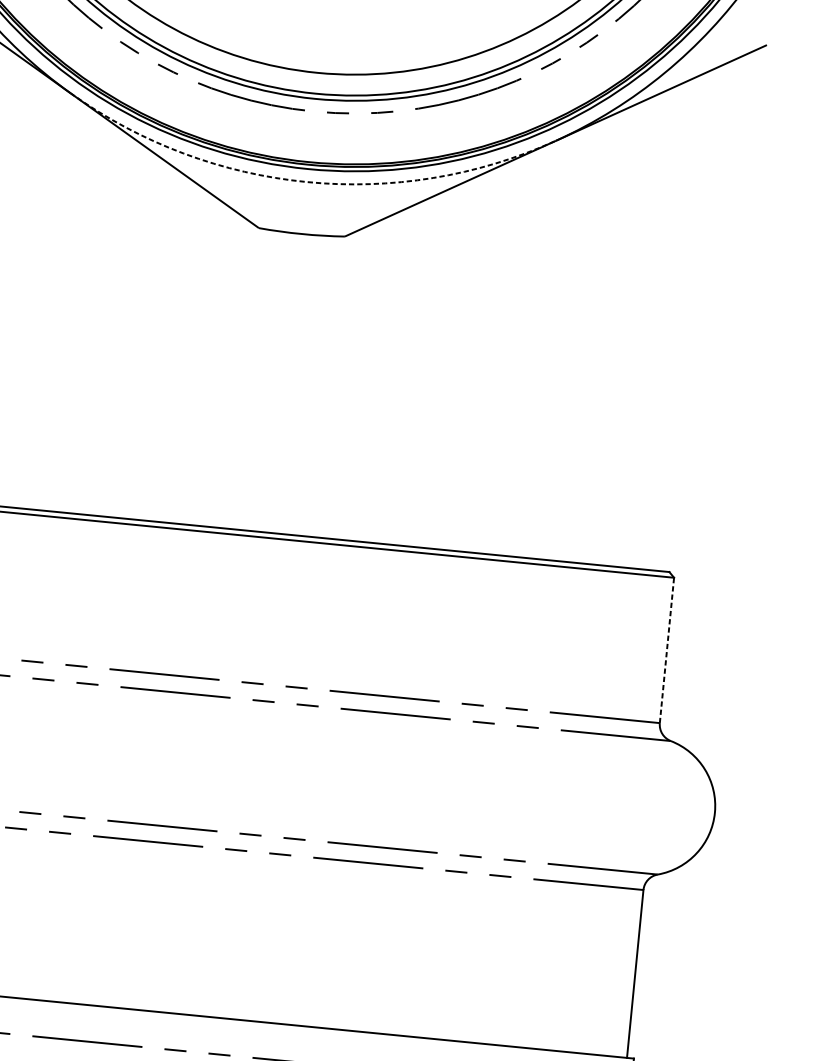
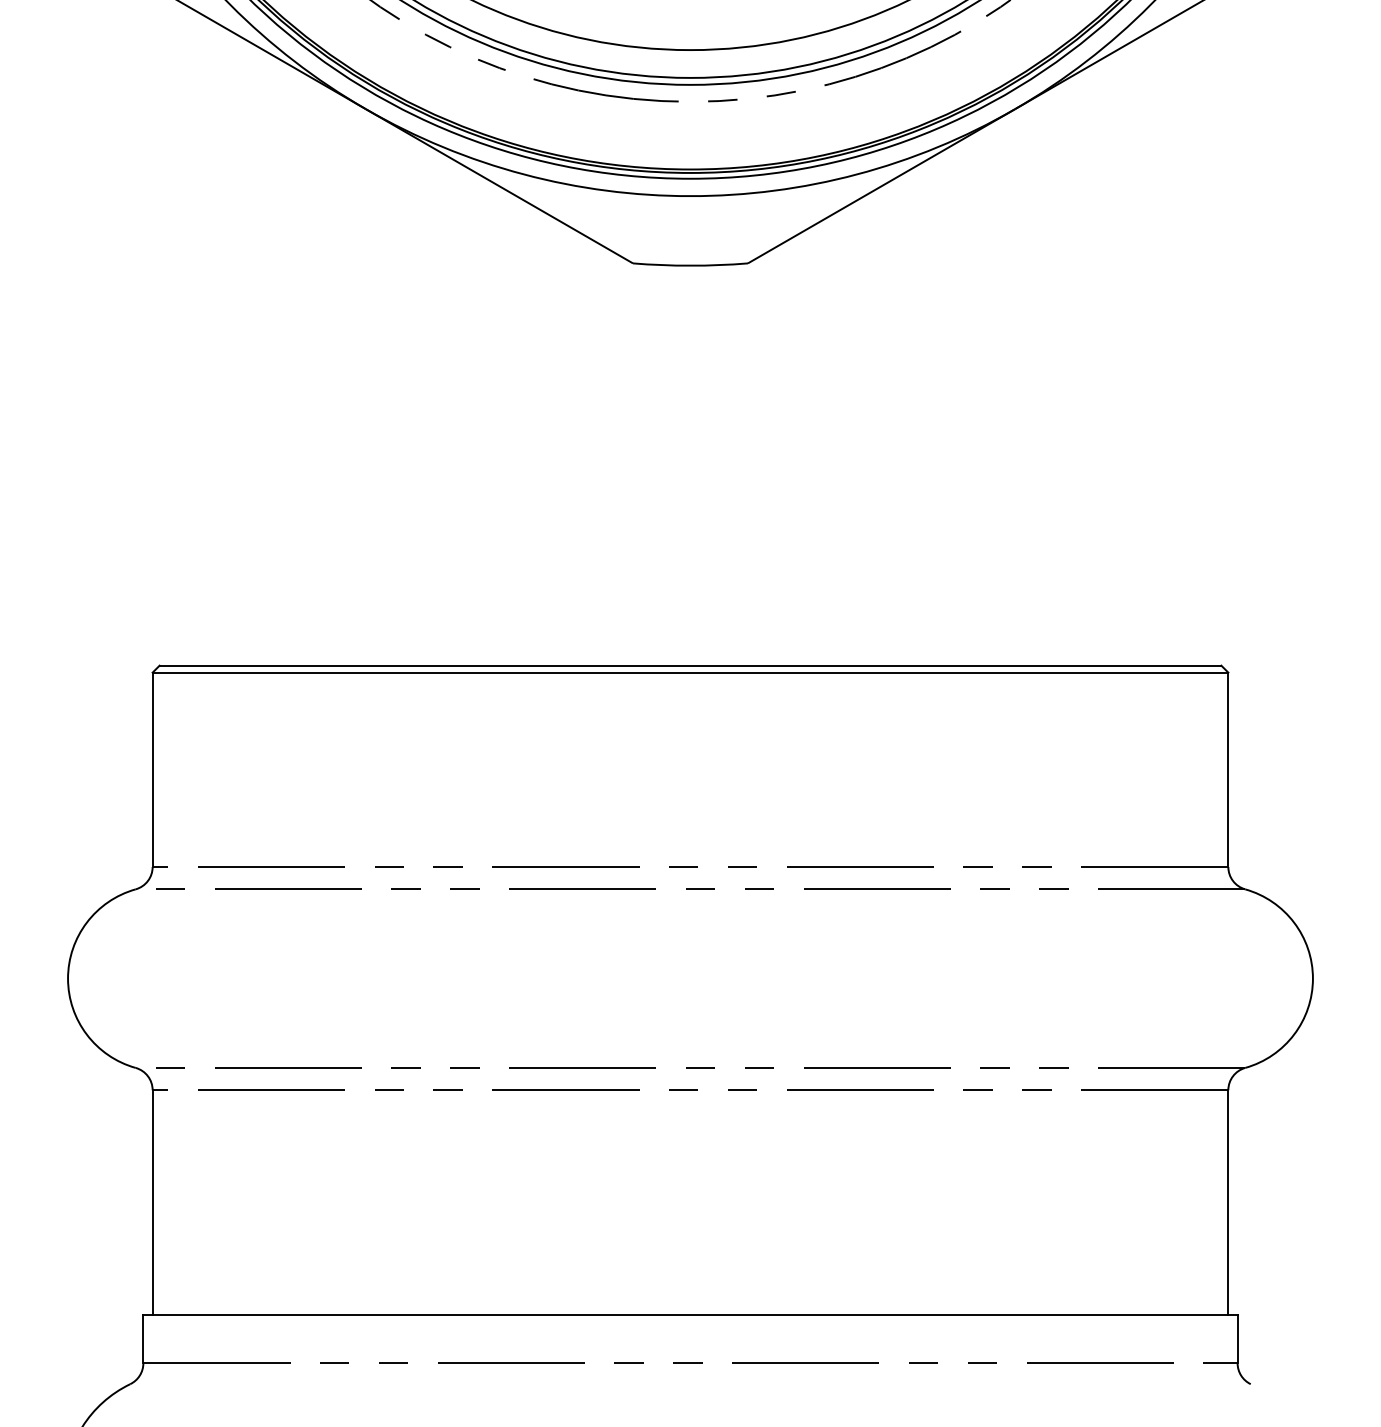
arc: (306, 182) -> (690, 196), dashed -> solid
line: (667, 650) -> (1228, 769), dashed -> solid

